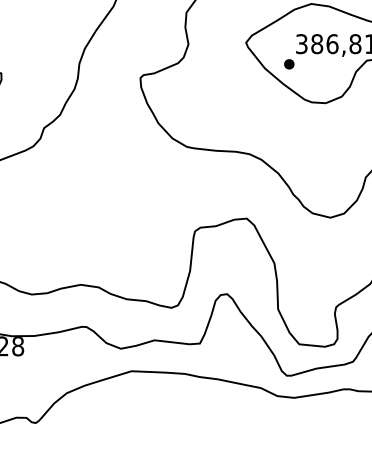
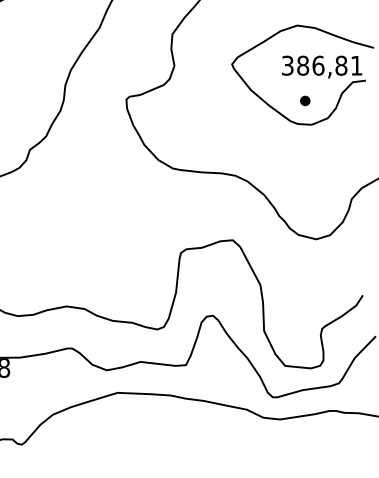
part: (289, 63) -> (305, 100), moved

